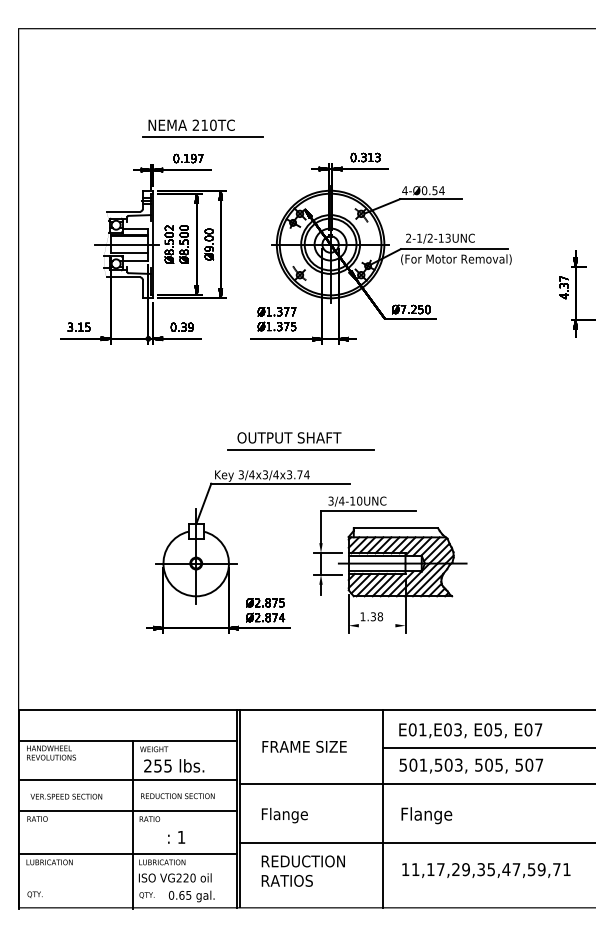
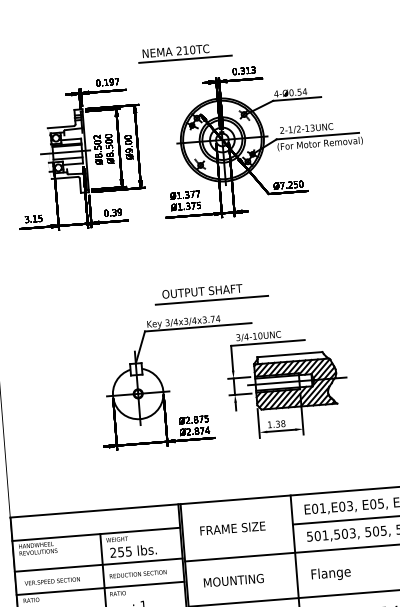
part: (202, 128) -> (184, 53), moved
line: (376, 625) -> (280, 430), added
text: (301, 815) -> (234, 581), Flange -> MOUNTING

